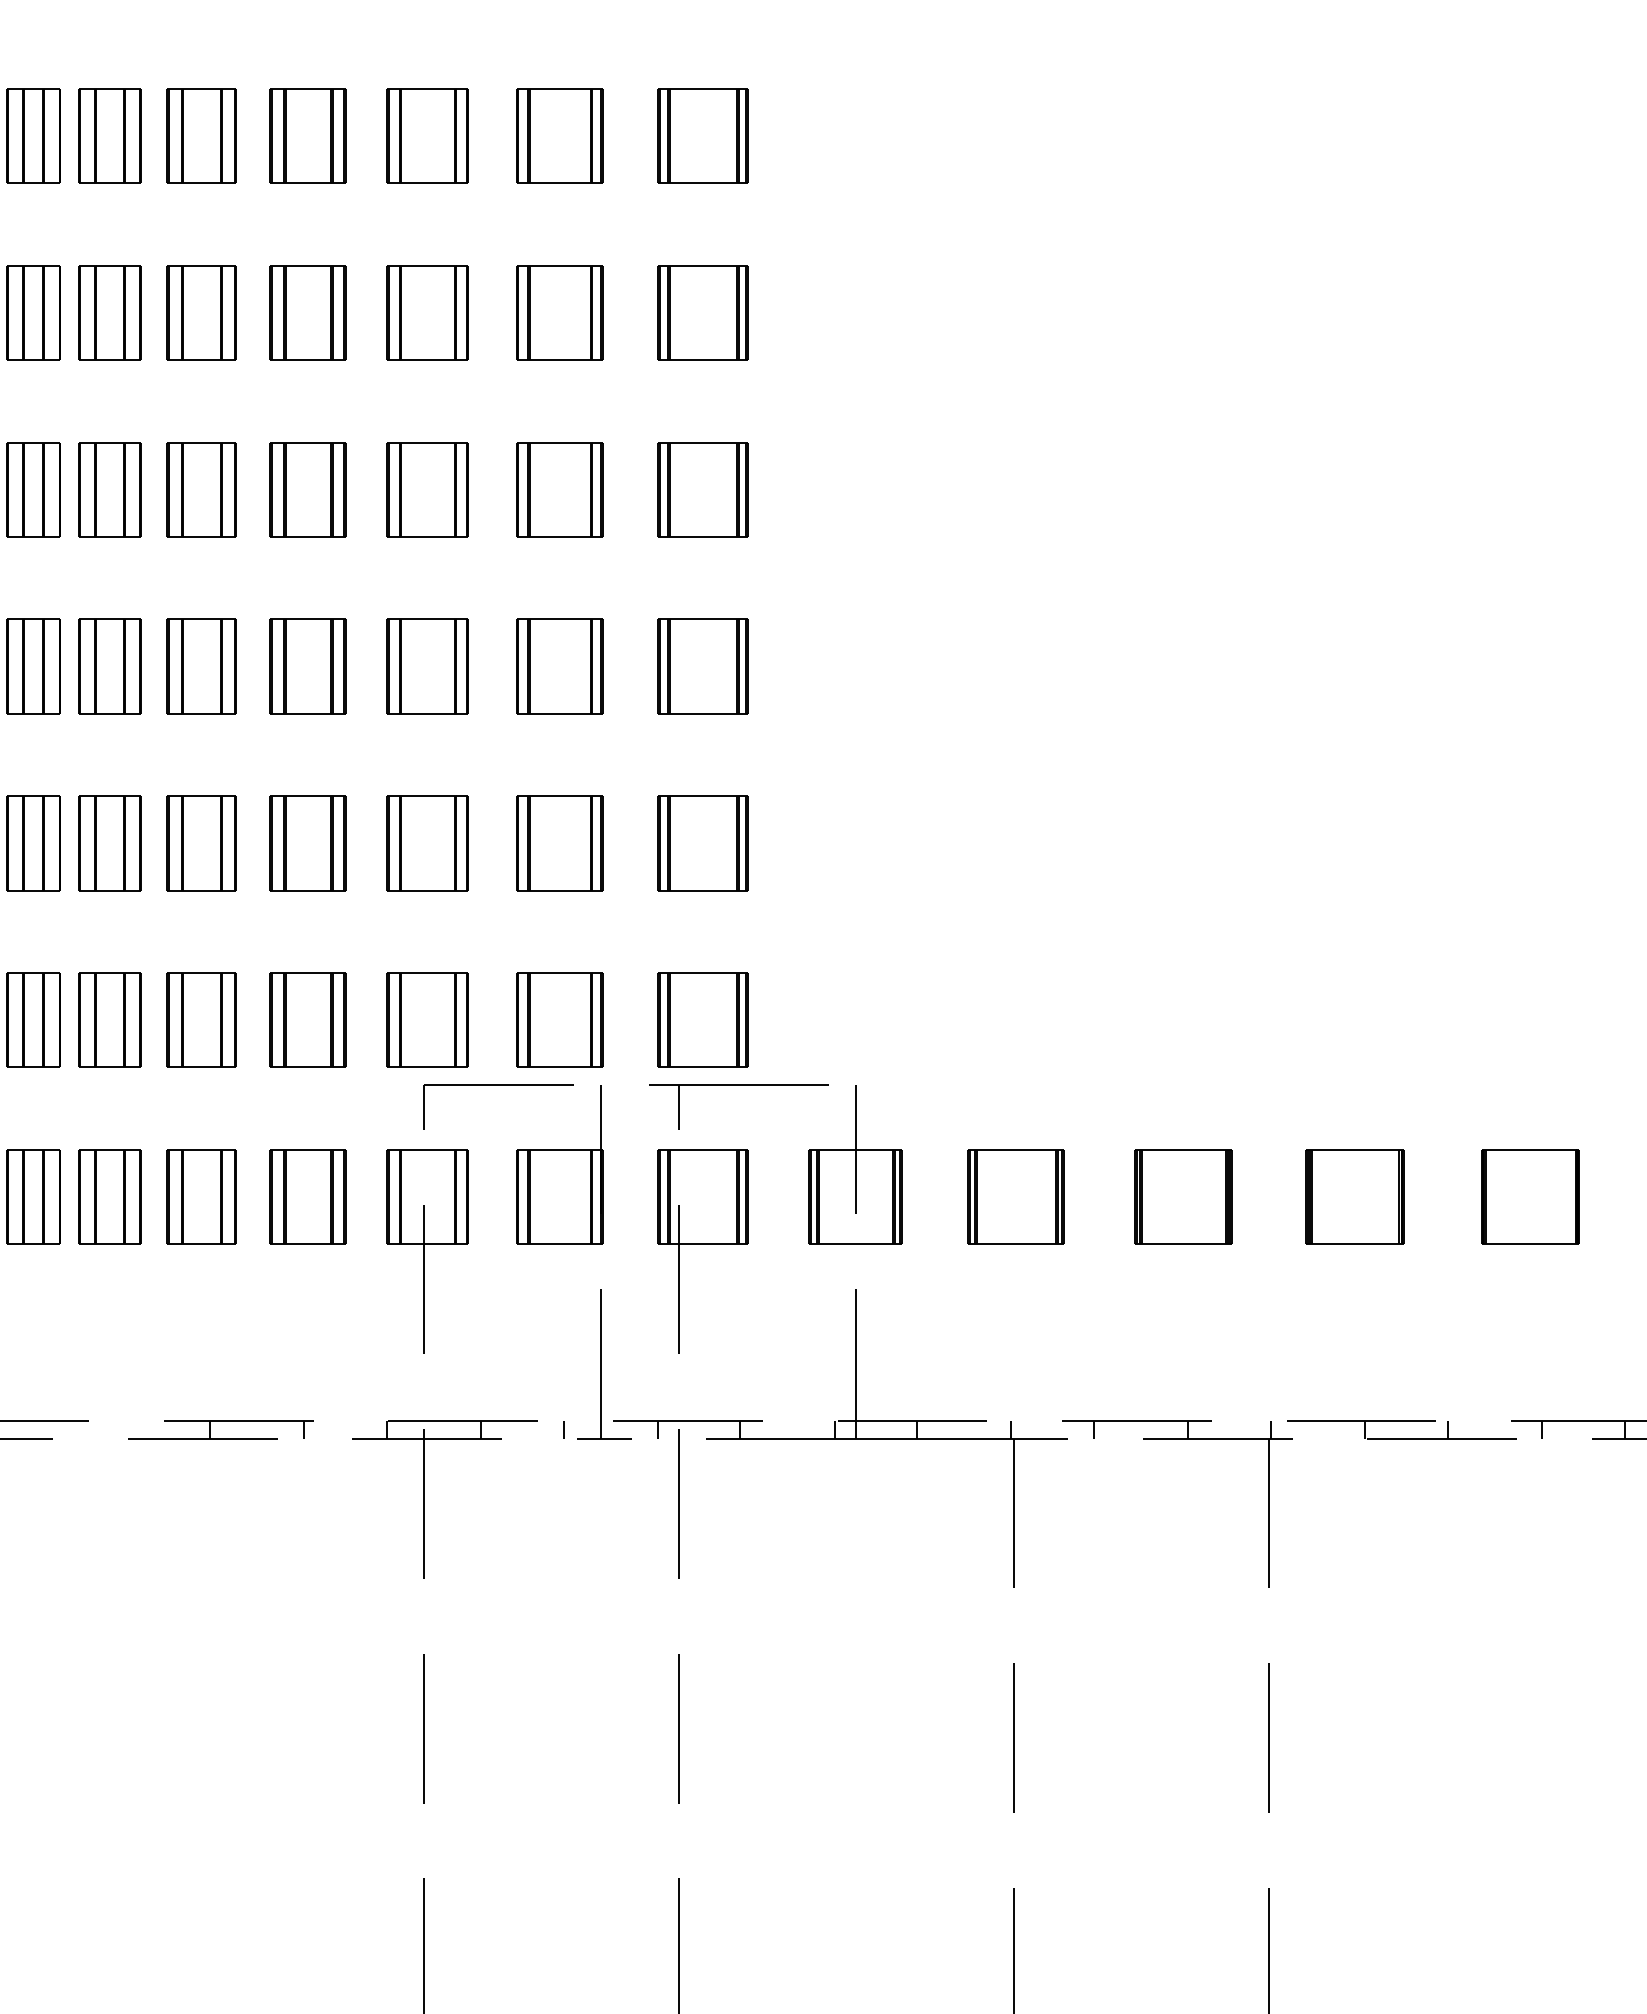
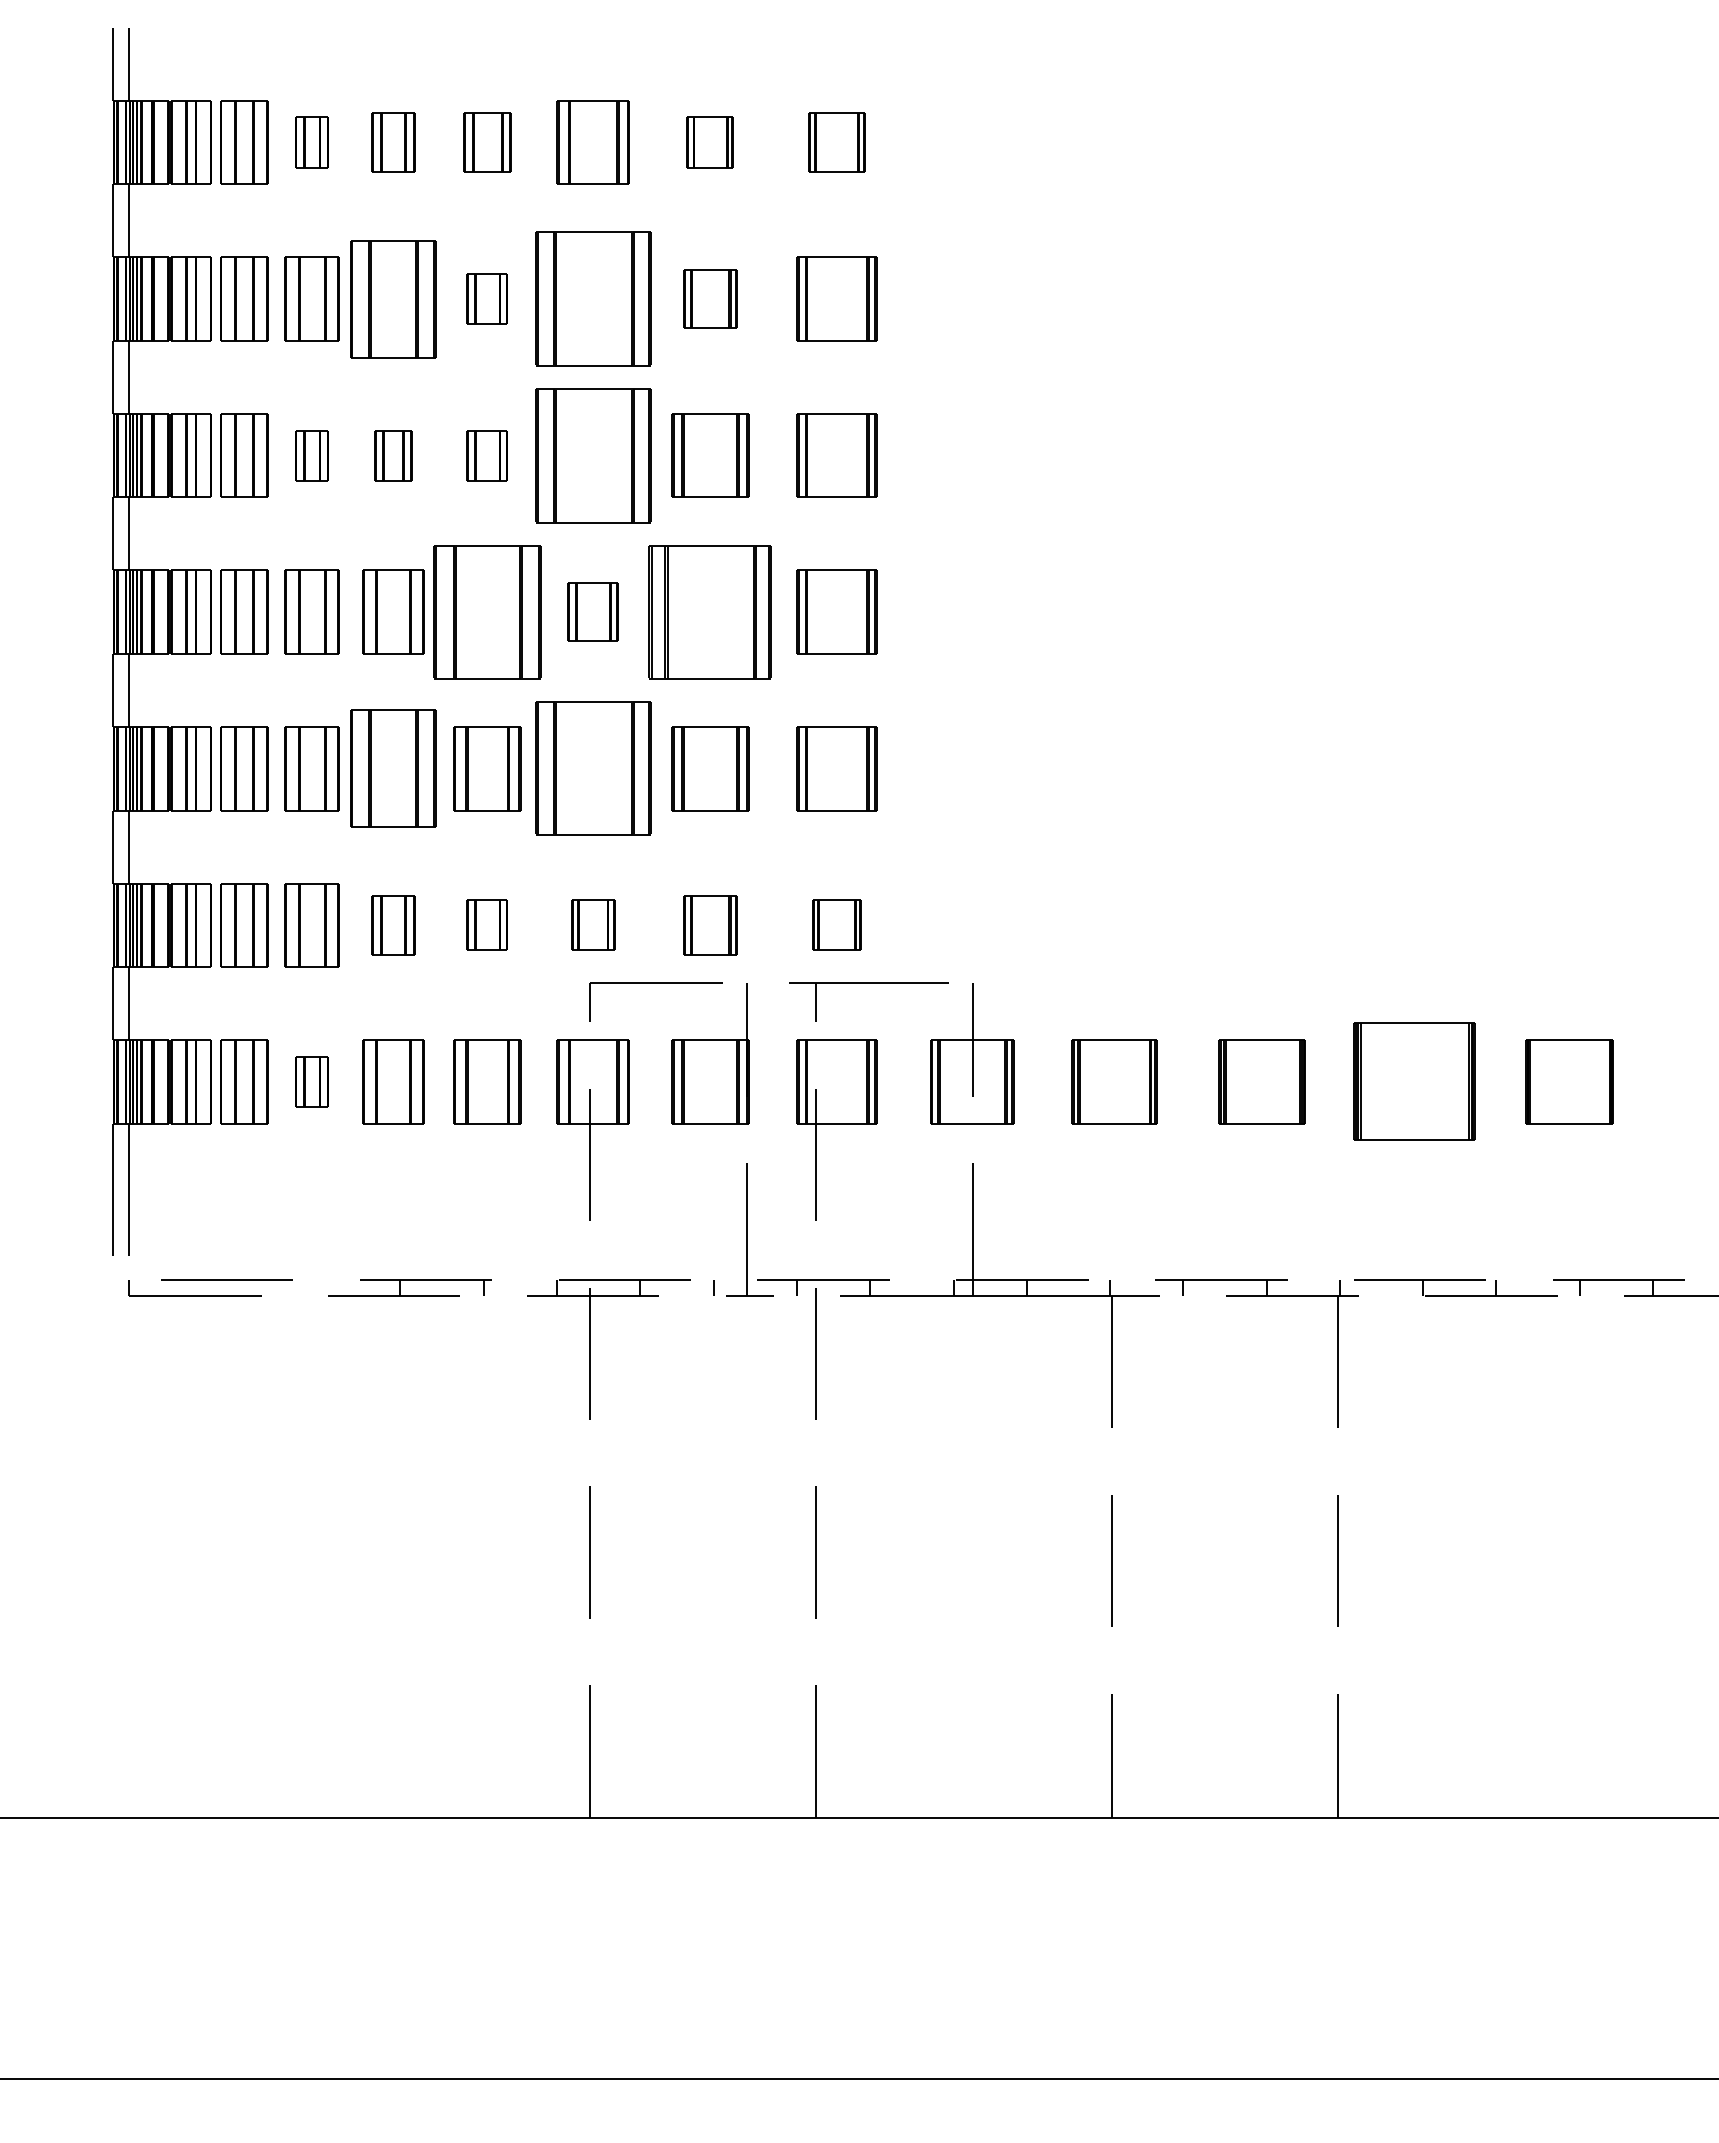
part: (109, 135) -> (311, 142), size x0.6
part: (202, 135) -> (393, 142), size x0.7
part: (308, 135) -> (487, 142), size x0.7
part: (560, 135) -> (710, 142), size x0.6
part: (702, 135) -> (836, 142), size x0.7
part: (202, 312) -> (393, 298), size x1.4
part: (308, 312) -> (487, 298), size x0.6
part: (426, 312) -> (592, 298), size x1.6
part: (560, 312) -> (710, 298), size x0.7
part: (109, 489) -> (311, 455), size x0.6
part: (202, 489) -> (393, 455), size x0.6
part: (308, 489) -> (487, 455), size x0.6
part: (426, 489) -> (592, 455), size x1.6
part: (308, 665) -> (487, 611), size x1.6
part: (426, 665) -> (592, 611), size x0.7
part: (560, 665) -> (710, 611), size x1.6
part: (202, 843) -> (393, 768), size x1.4
part: (426, 843) -> (592, 768), size x1.6
part: (202, 1020) -> (393, 925), size x0.7
part: (308, 1020) -> (487, 925), size x0.6
part: (426, 1020) -> (592, 925), size x0.6
part: (560, 1020) -> (710, 925), size x0.7
part: (702, 1020) -> (836, 925), size x0.6
part: (109, 1196) -> (311, 1081), size x0.6
part: (1355, 1196) -> (1414, 1081), size x1.4

